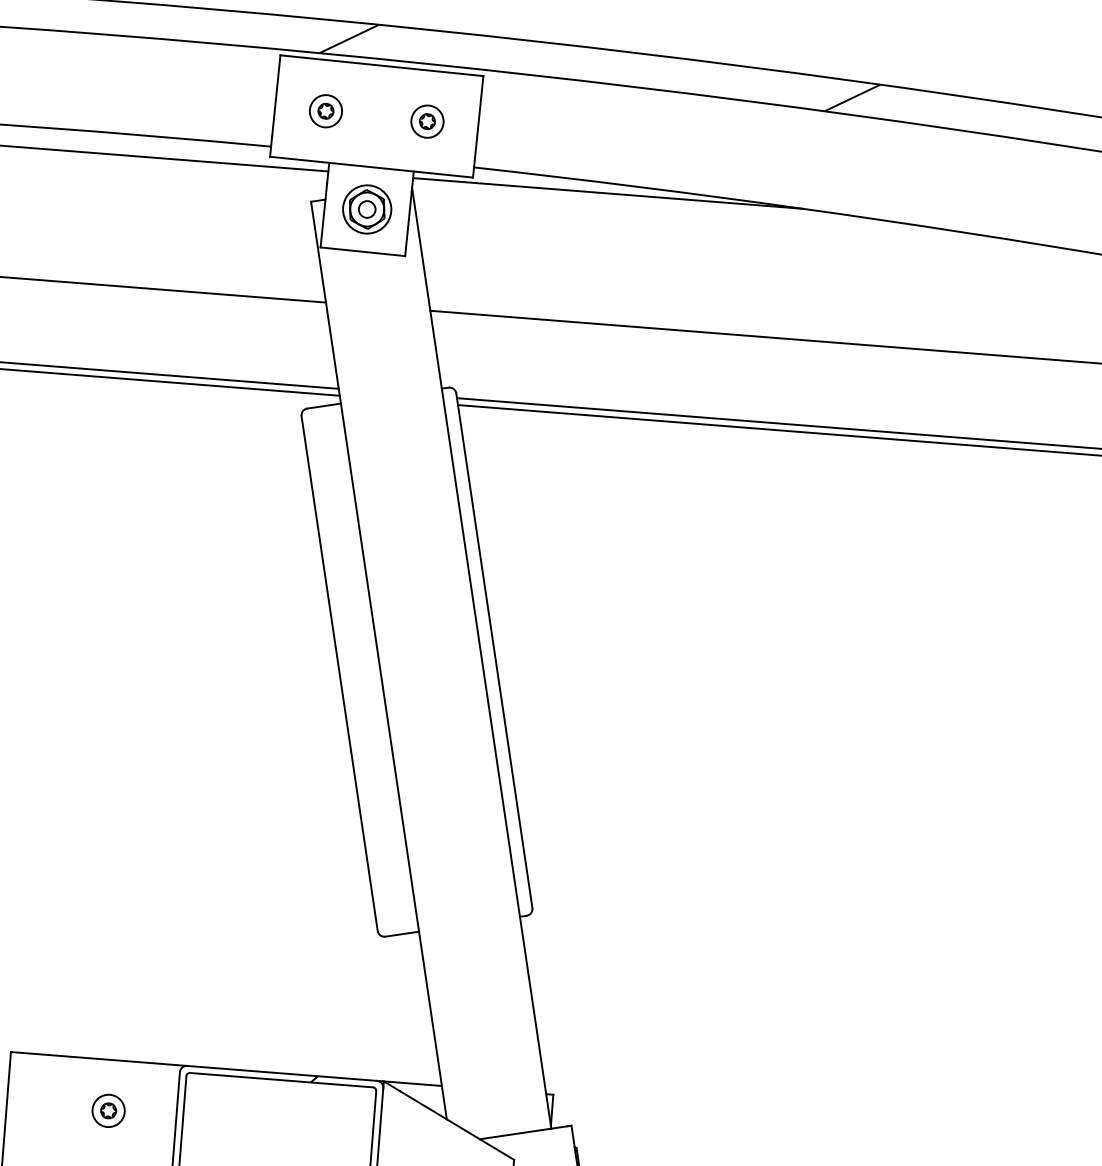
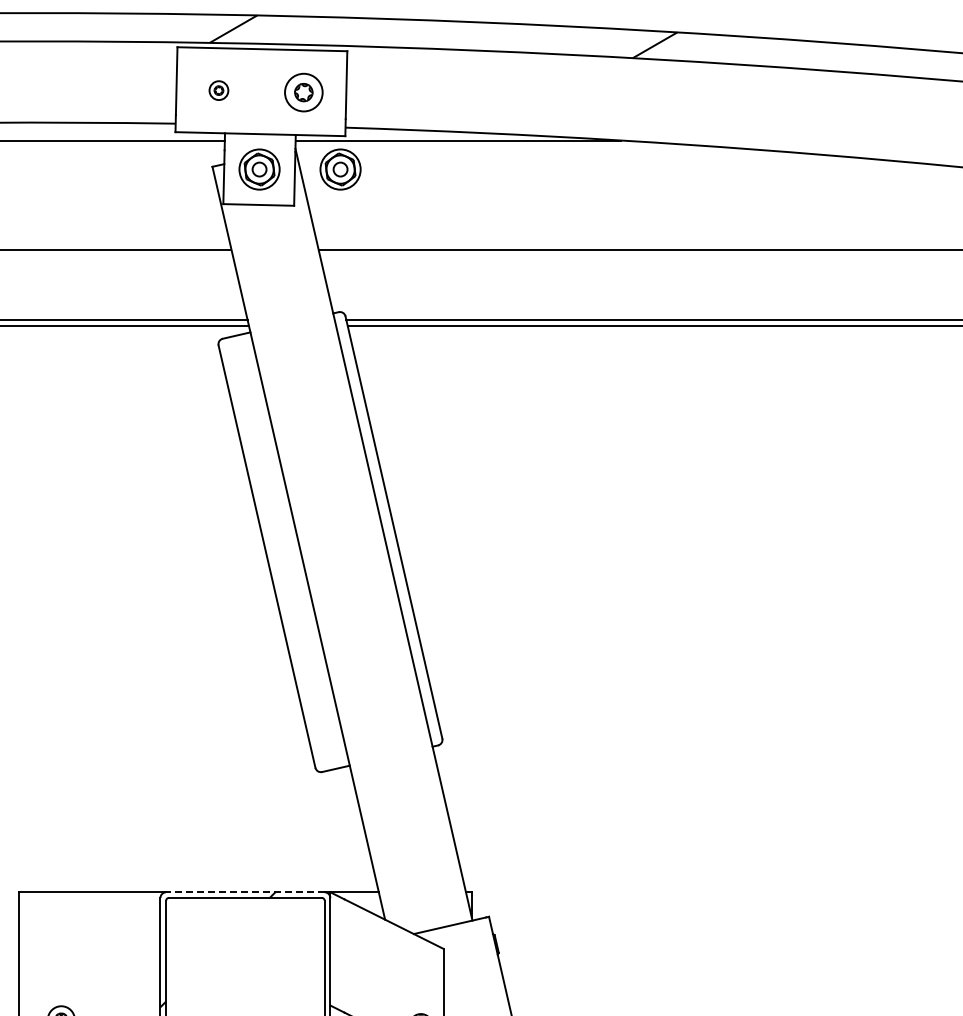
part: (325, 110) -> (218, 90), size x0.7
part: (427, 121) -> (303, 92), size x1.4
part: (464, 217) -> (340, 169), added
line: (281, 1073) -> (244, 892), solid -> dashed
part: (108, 1110) -> (103, 934), removed

